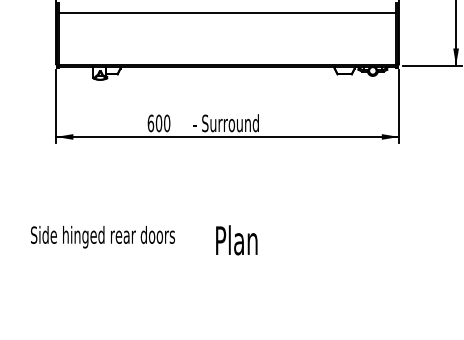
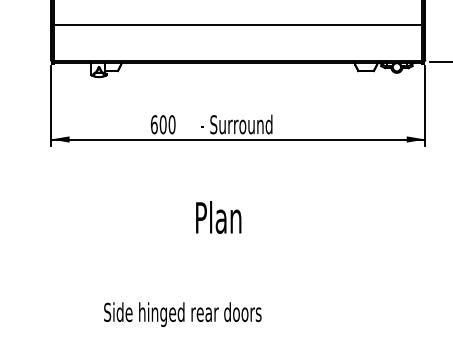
line: (227, 13) -> (238, 25), moved
text: (102, 237) -> (182, 314), moved
text: (236, 240) -> (218, 217), moved

